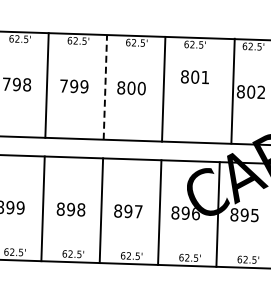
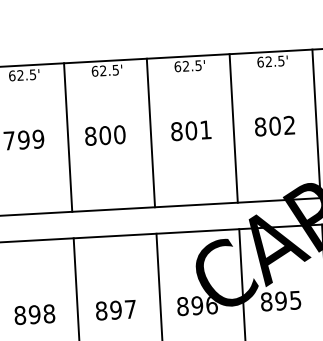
text: (194, 77) -> (190, 131), moved
line: (105, 86) -> (68, 136), dashed -> solid
line: (232, 90) -> (232, 127), moved

